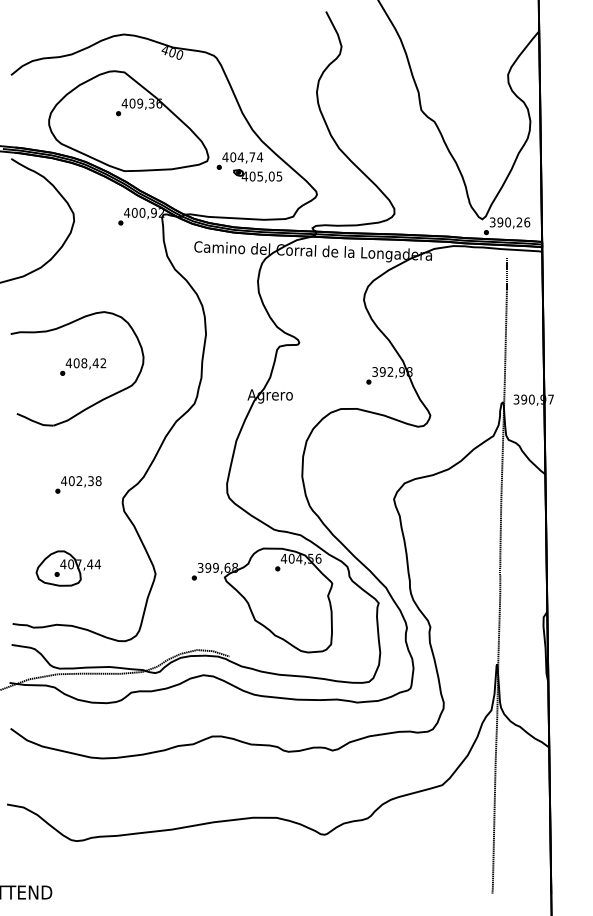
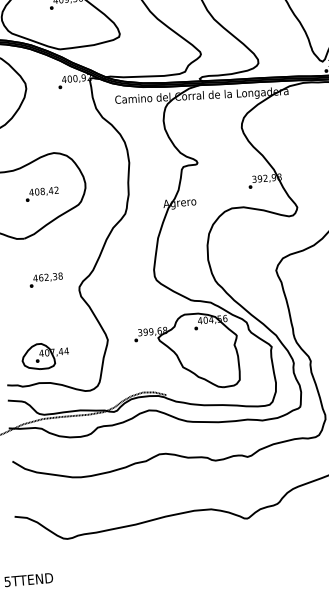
part: (249, 167) -> (150, 38), removed
text: (71, 480) -> (40, 277), 402,38 -> 462,38
part: (68, 568) -> (45, 356), moved

